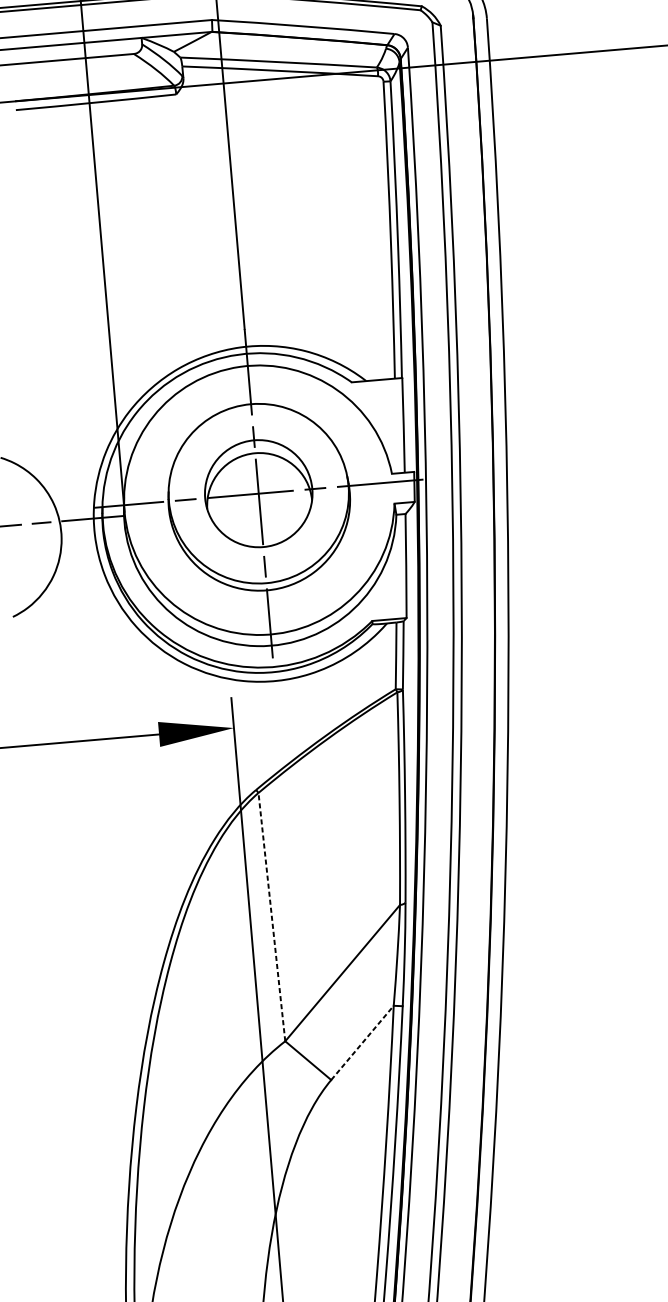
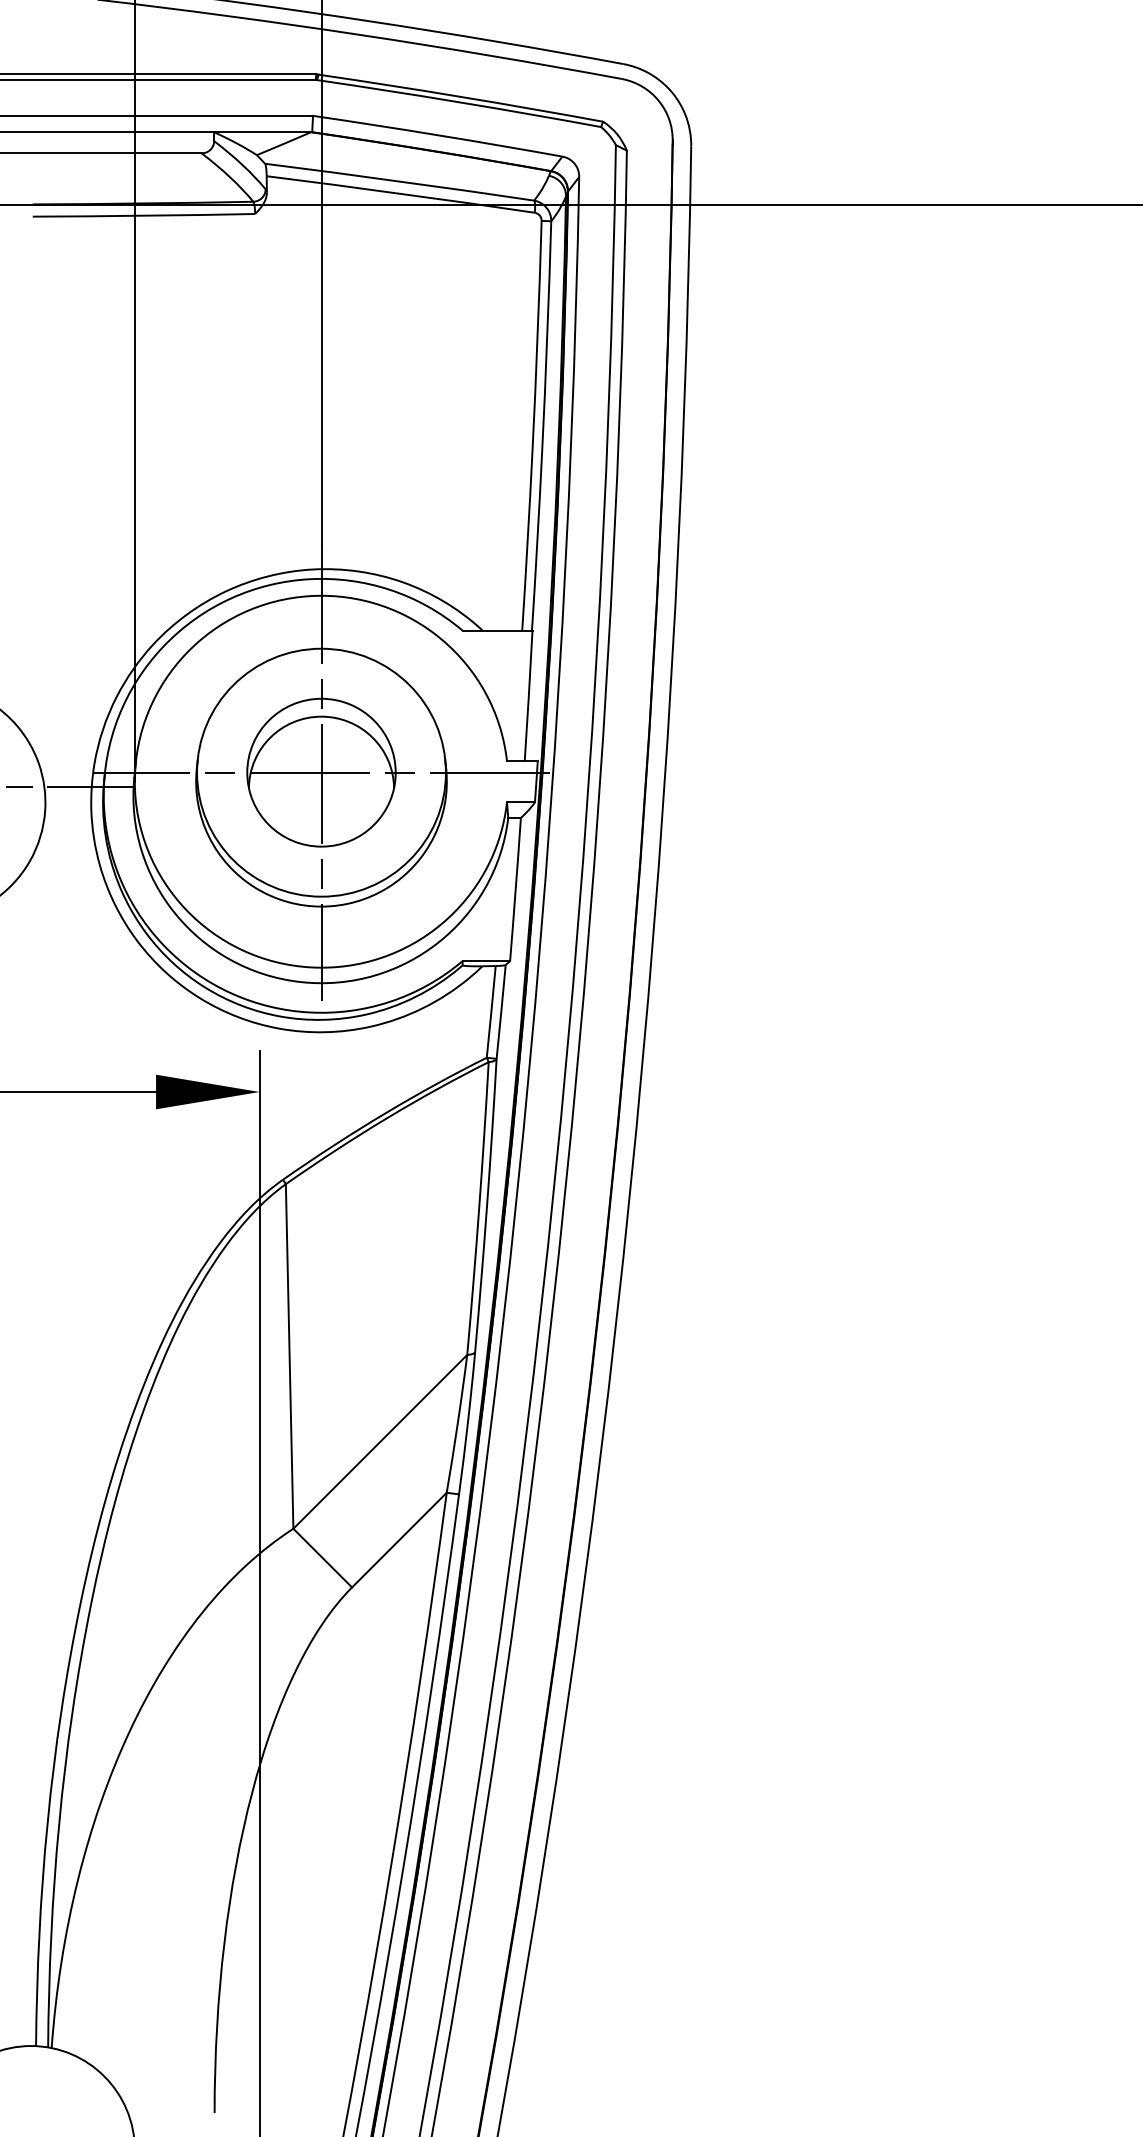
line: (271, 916) -> (289, 1355), dashed -> solid
line: (362, 1043) -> (399, 1540), dashed -> solid

